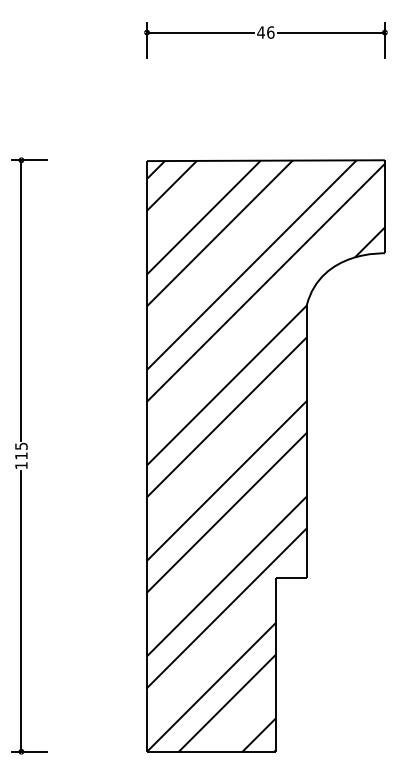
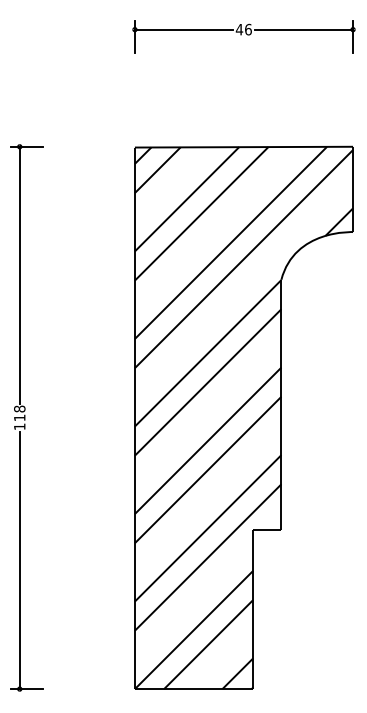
text: (21, 446) -> (19, 409), 115 -> 118

